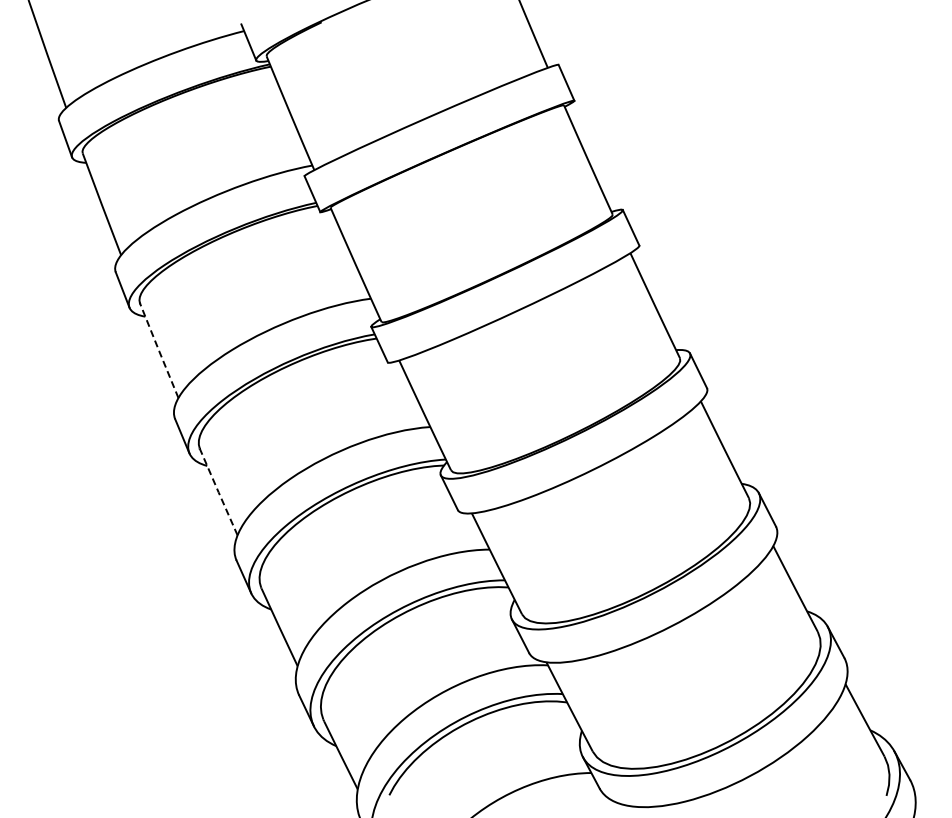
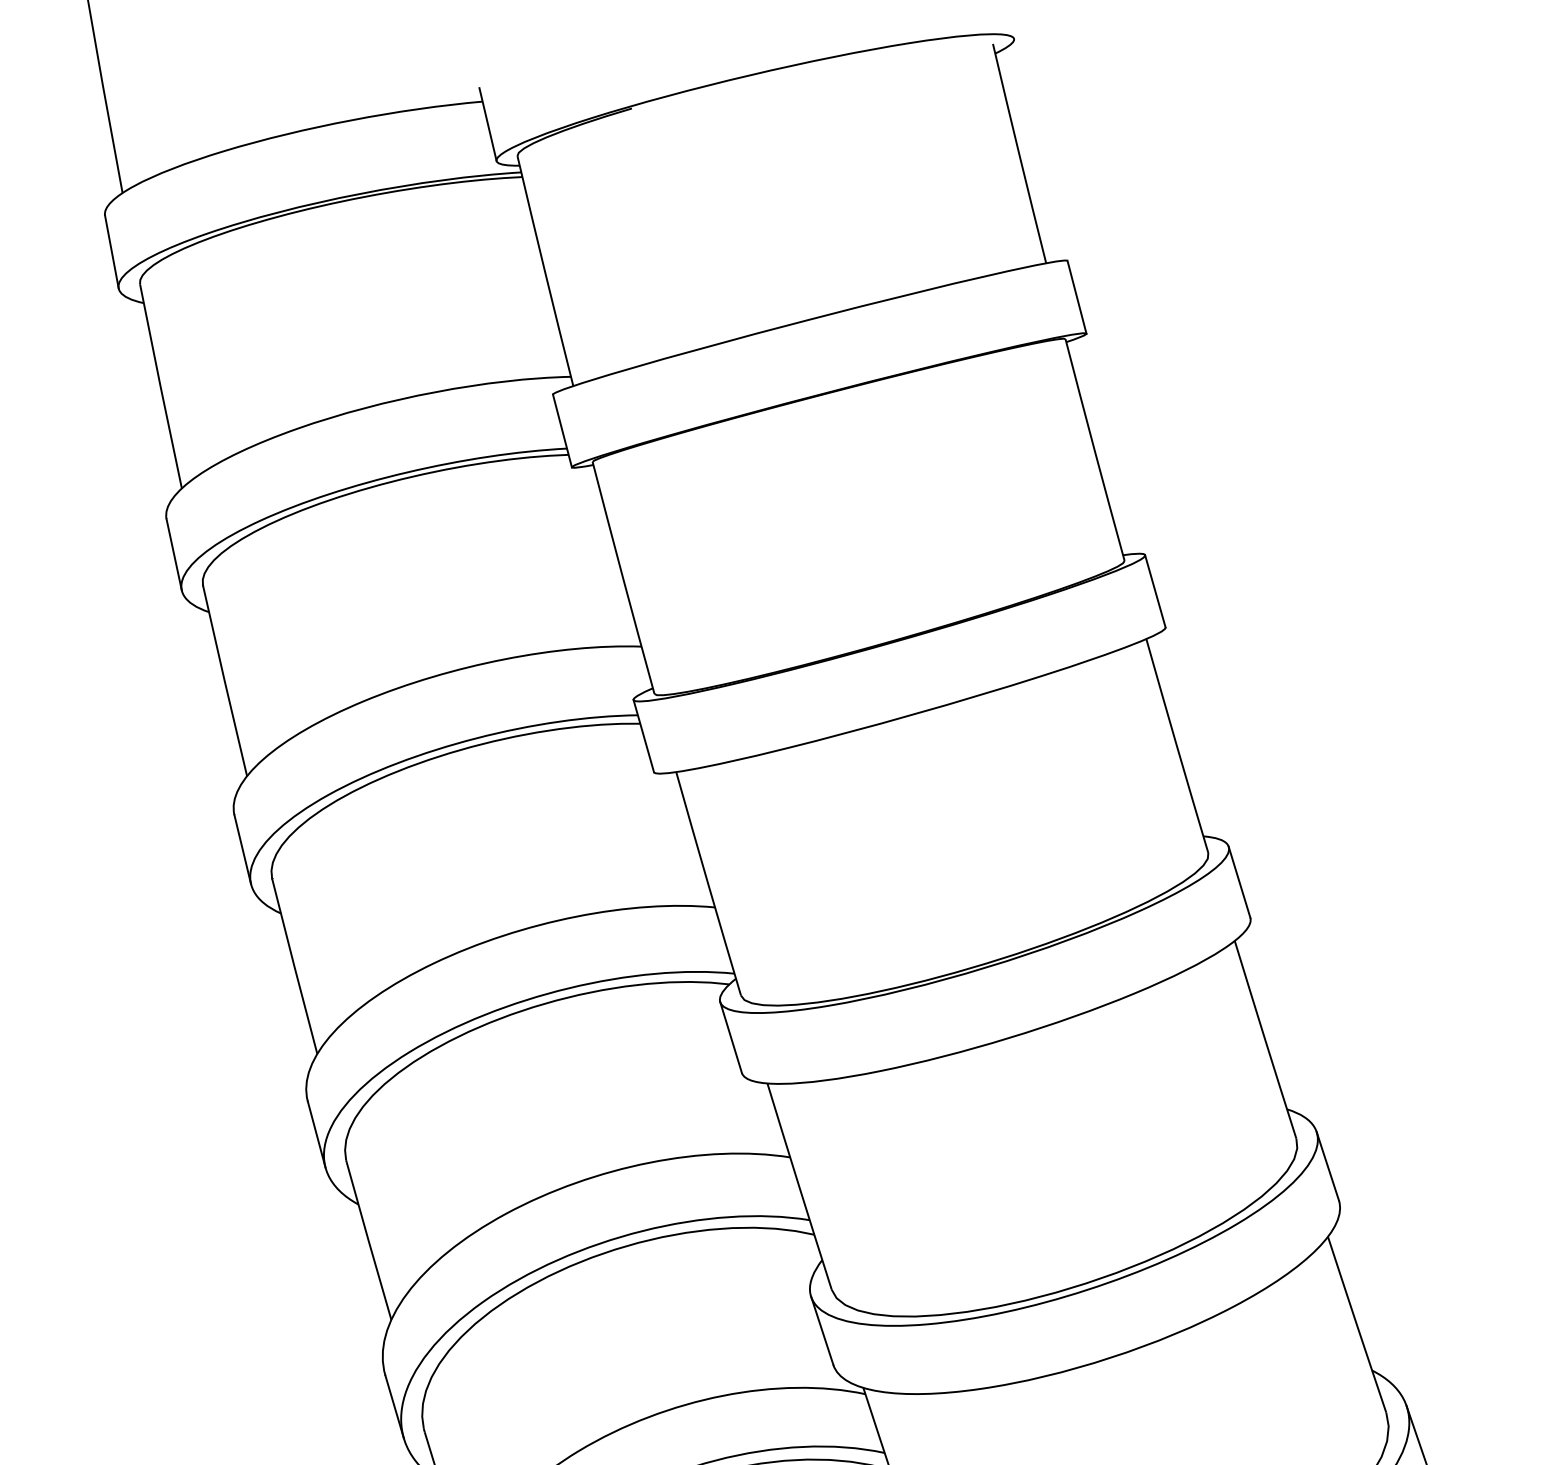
line: (159, 351) -> (225, 682), dashed -> solid
line: (218, 492) -> (294, 967), dashed -> solid

